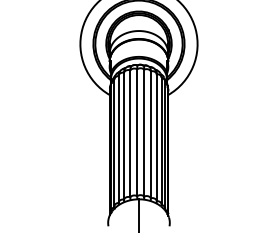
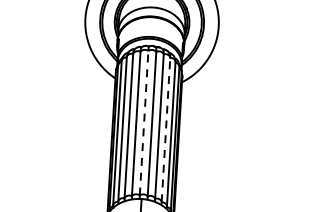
line: (137, 132) -> (144, 122), solid -> dashed
line: (156, 137) -> (165, 129), solid -> dashed

